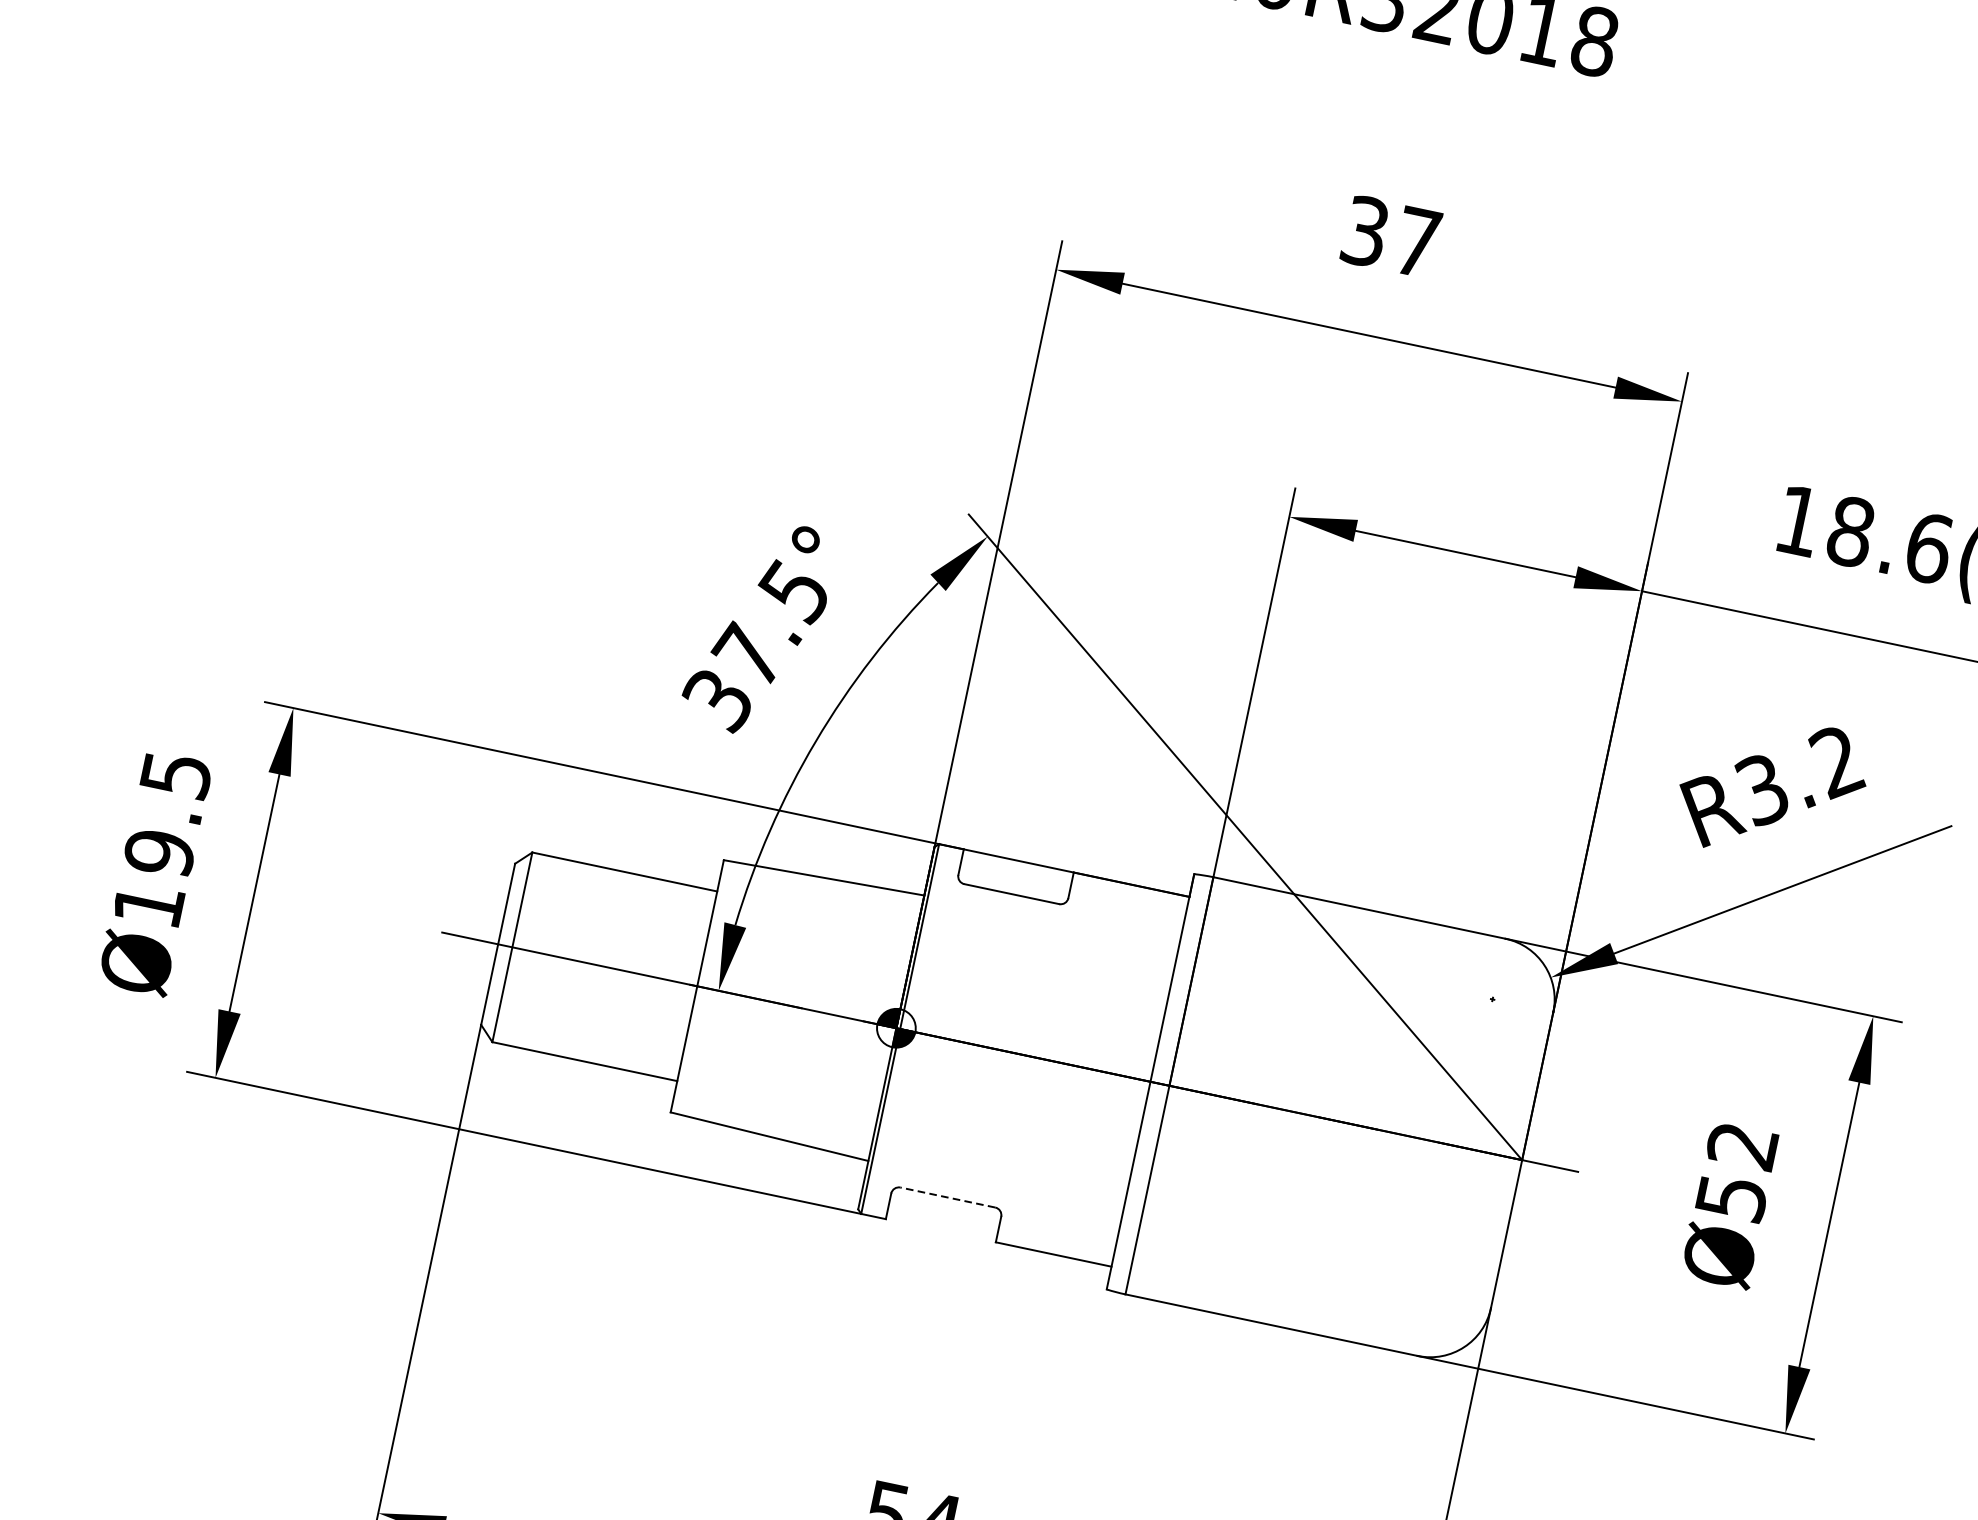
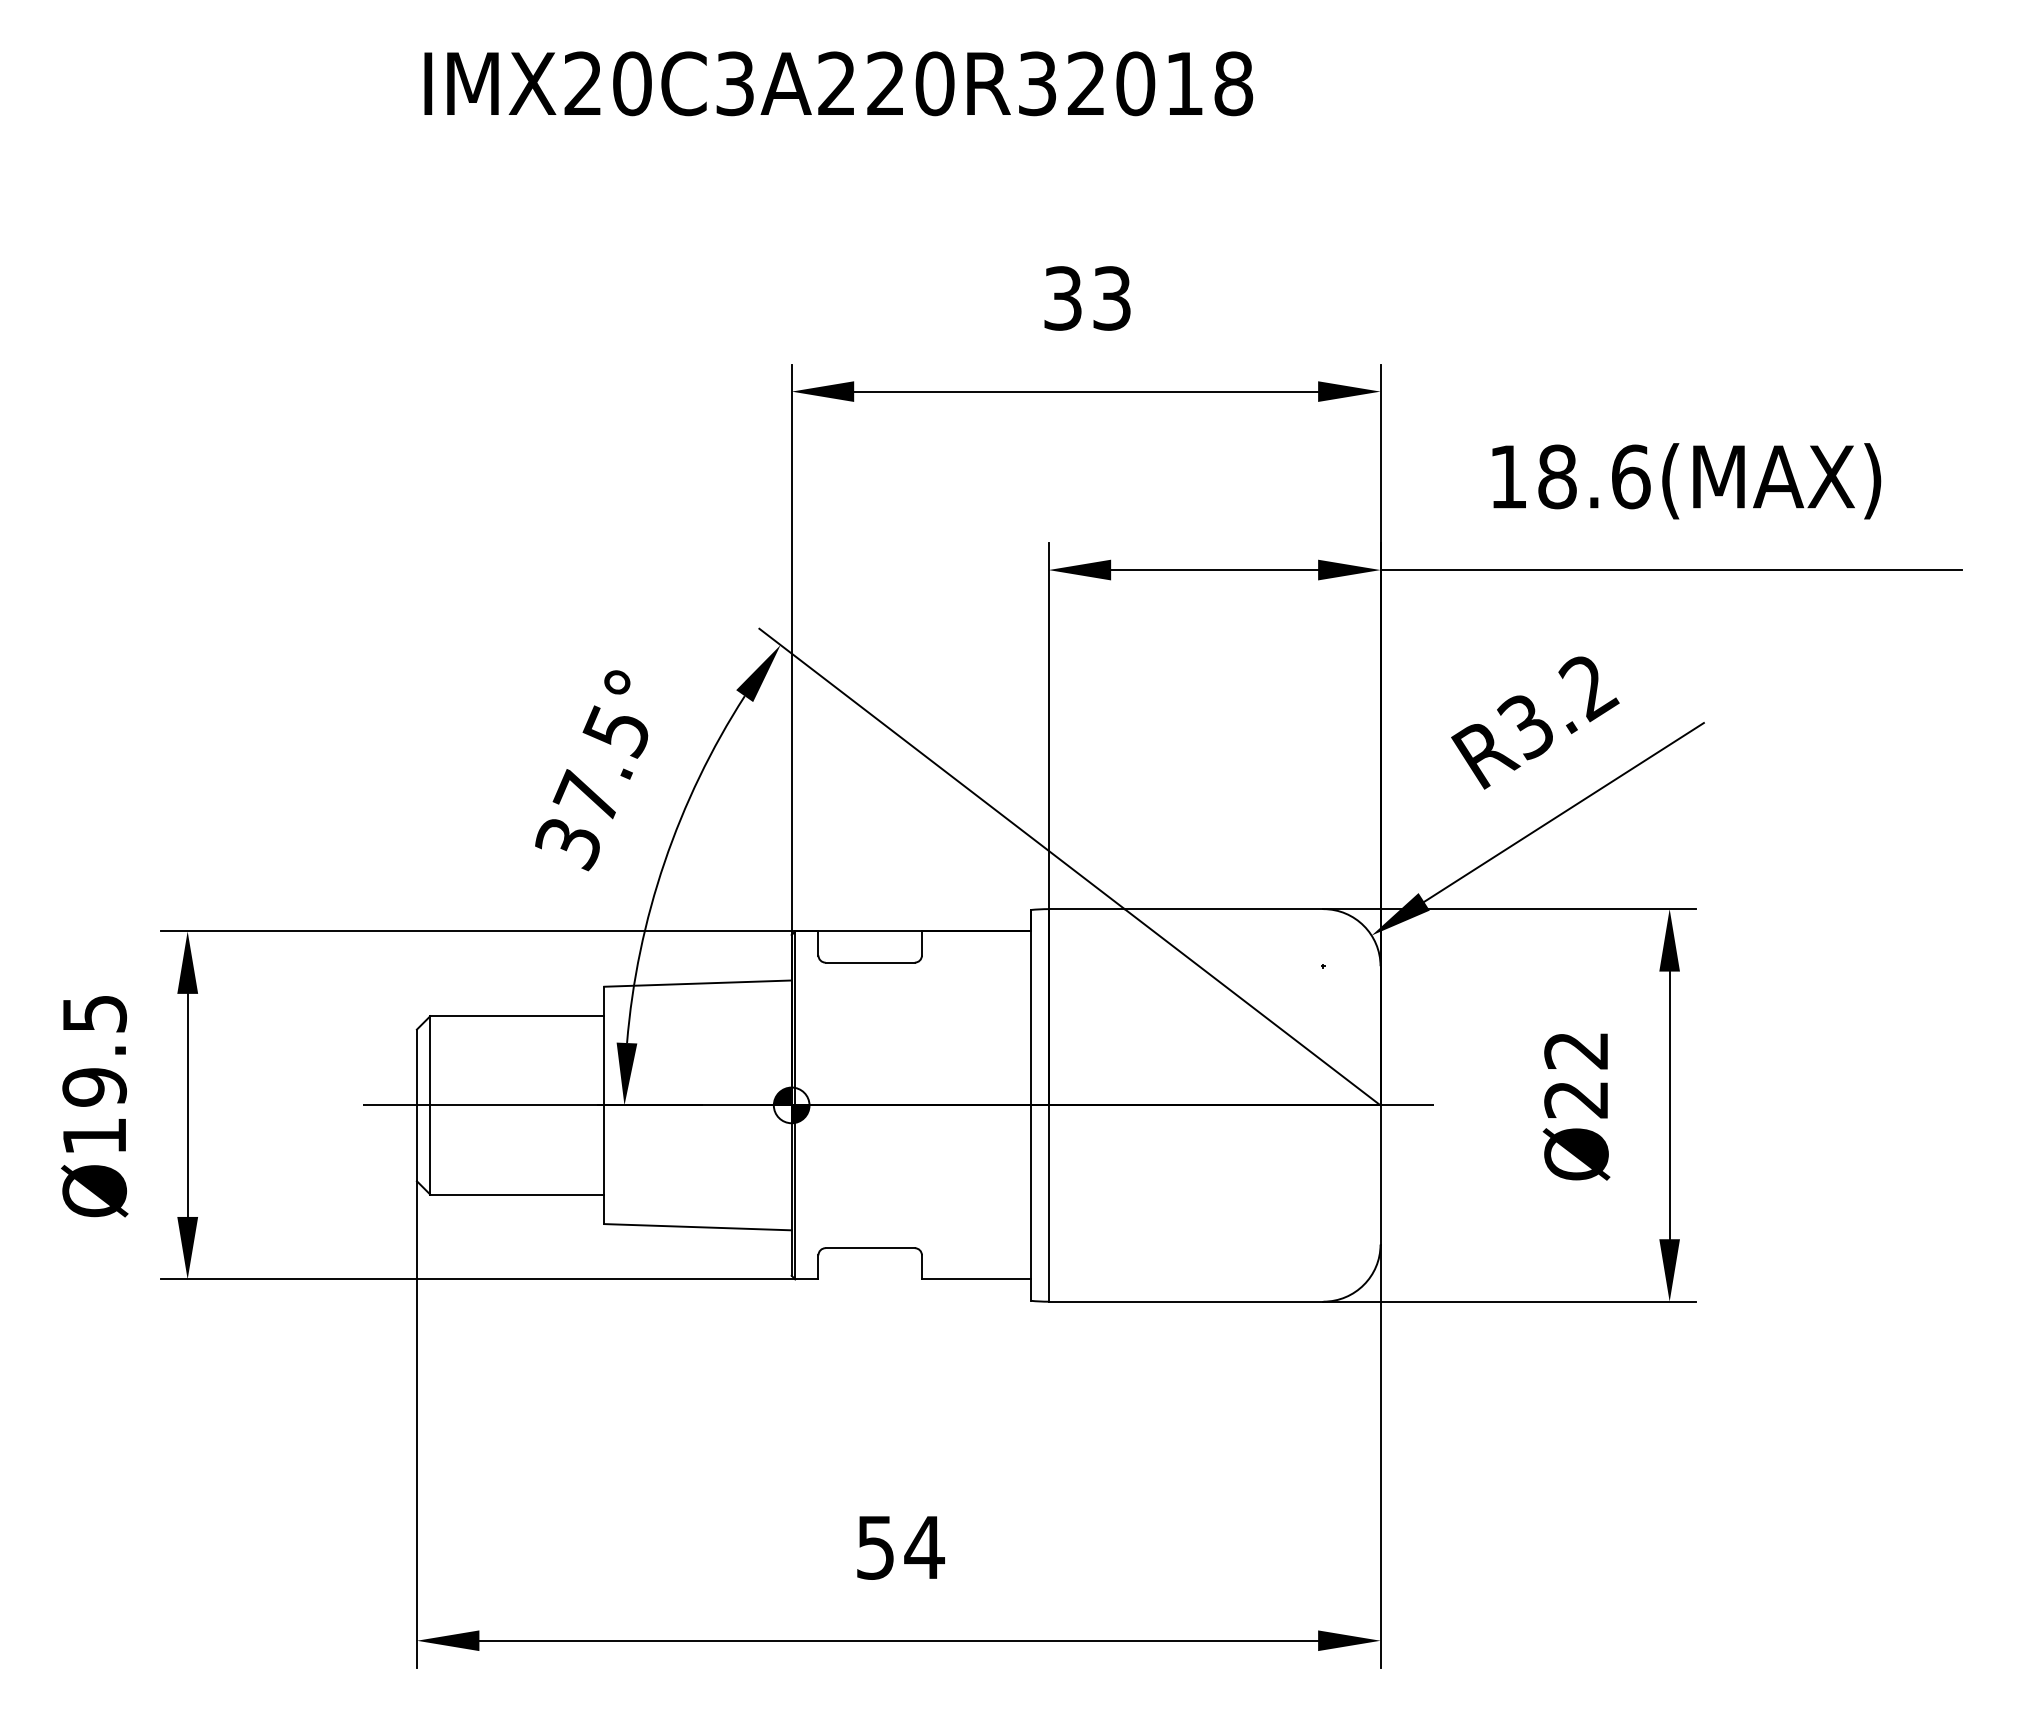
text: (1416, 242) -> (1111, 298), 37 -> 33
line: (948, 1197) -> (870, 1248), dashed -> solid
text: (1731, 1197) -> (1576, 1099), Ø52 -> Ø22

